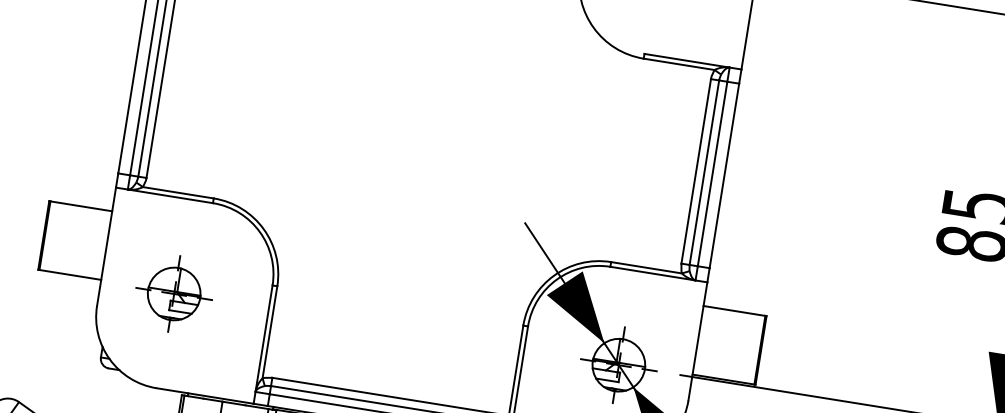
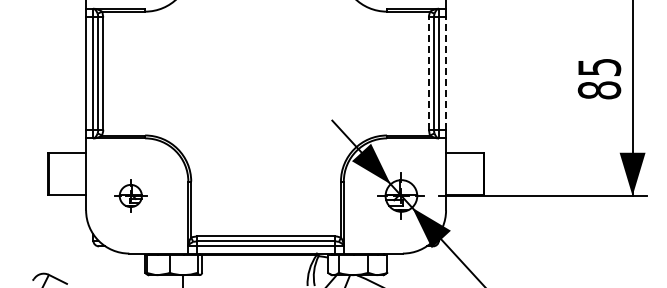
line: (695, 171) -> (428, 73), solid -> dashed
line: (725, 175) -> (446, 73), solid -> dashed
part: (173, 293) -> (130, 195), size x0.7

